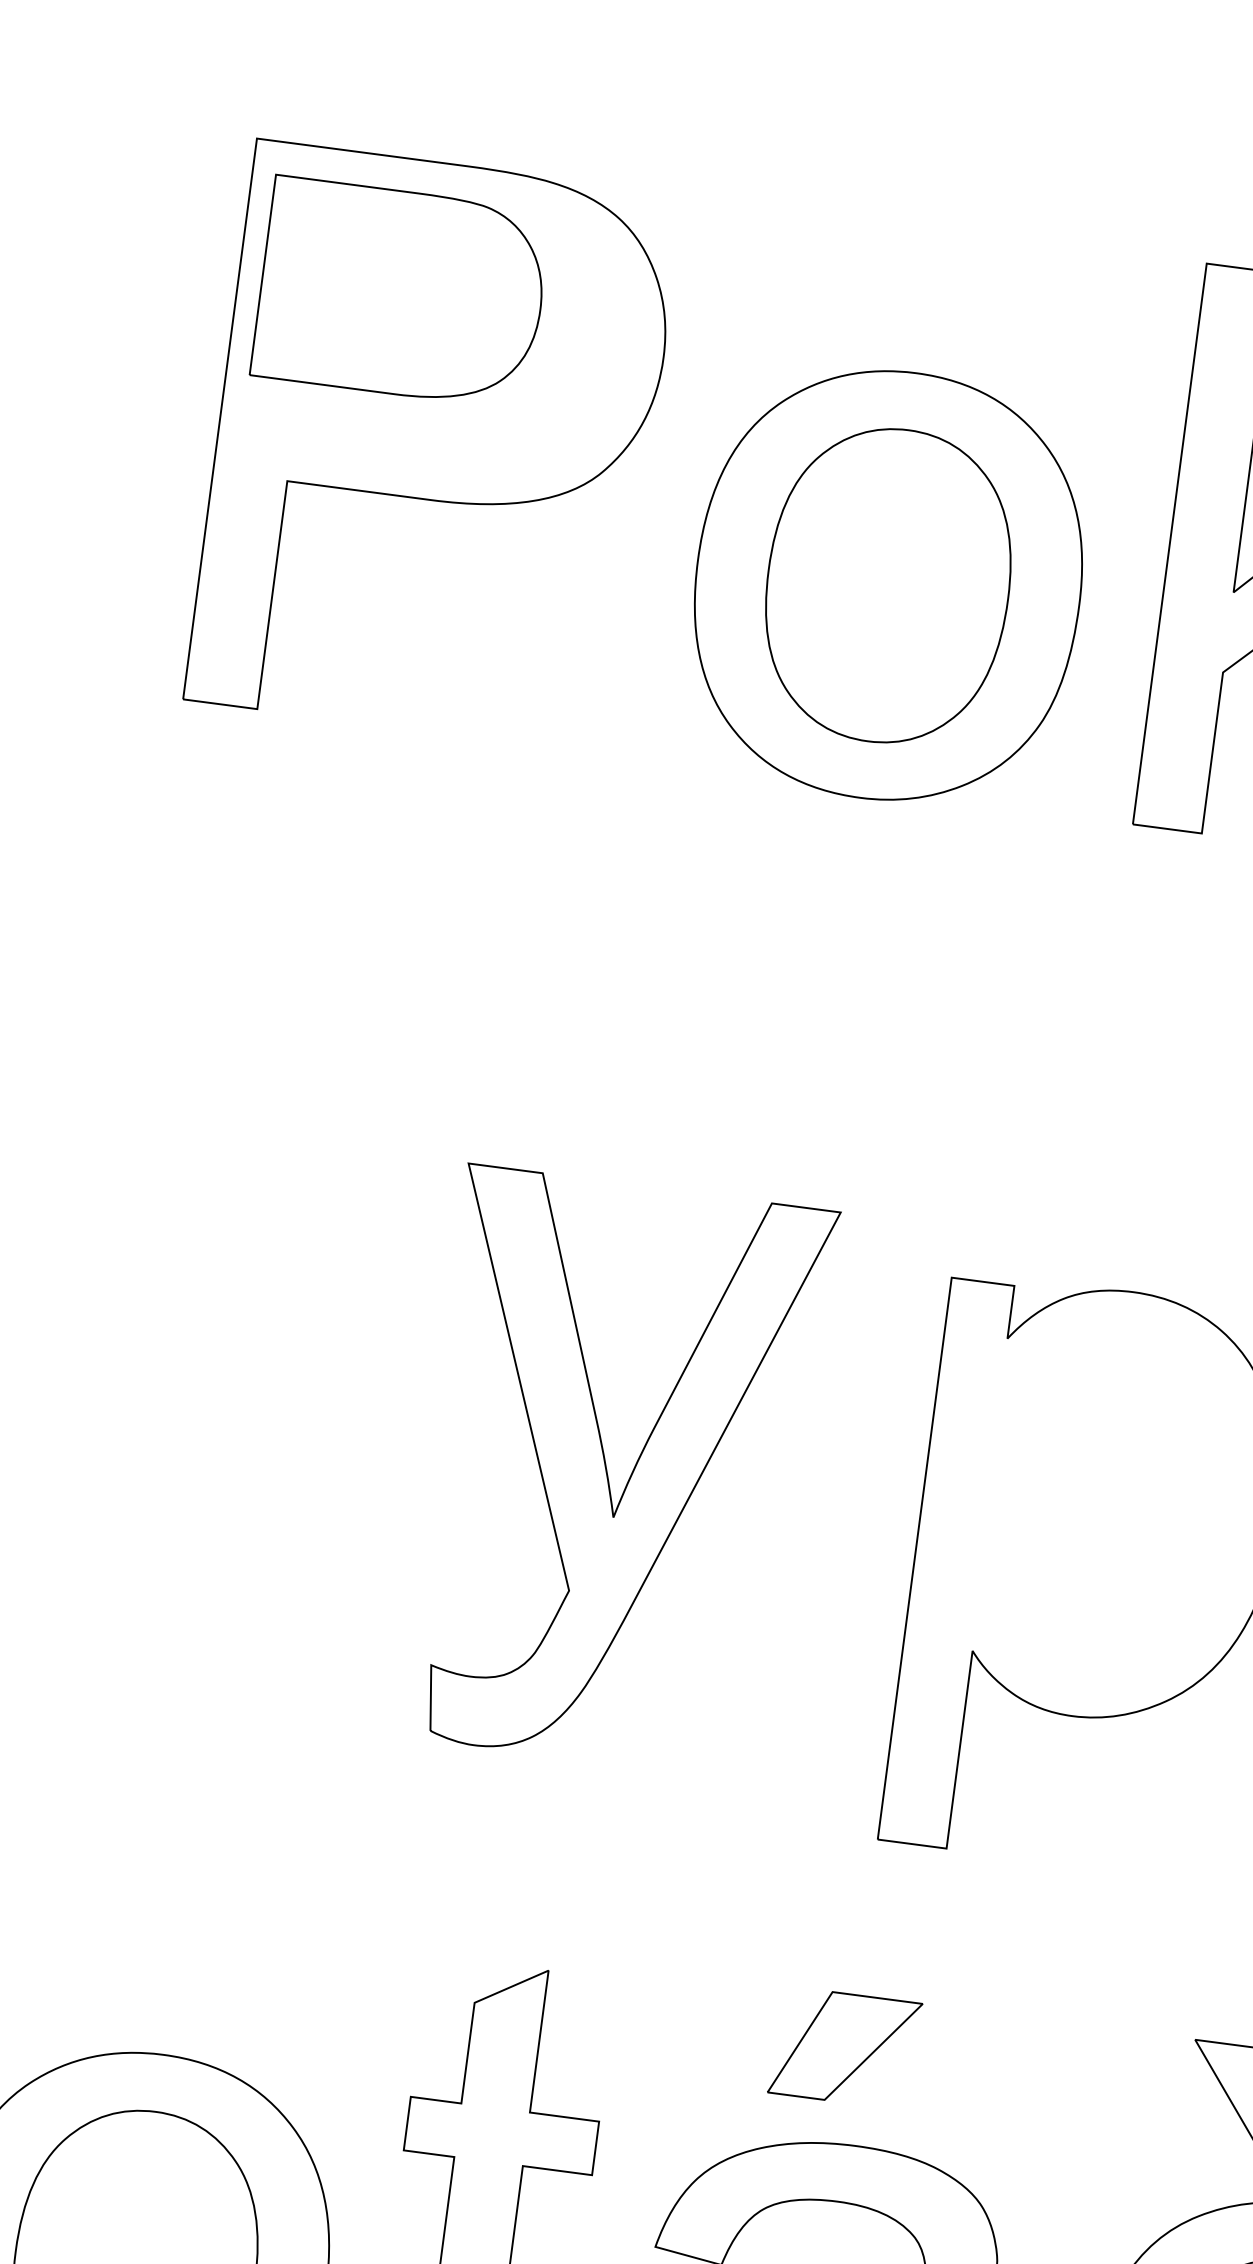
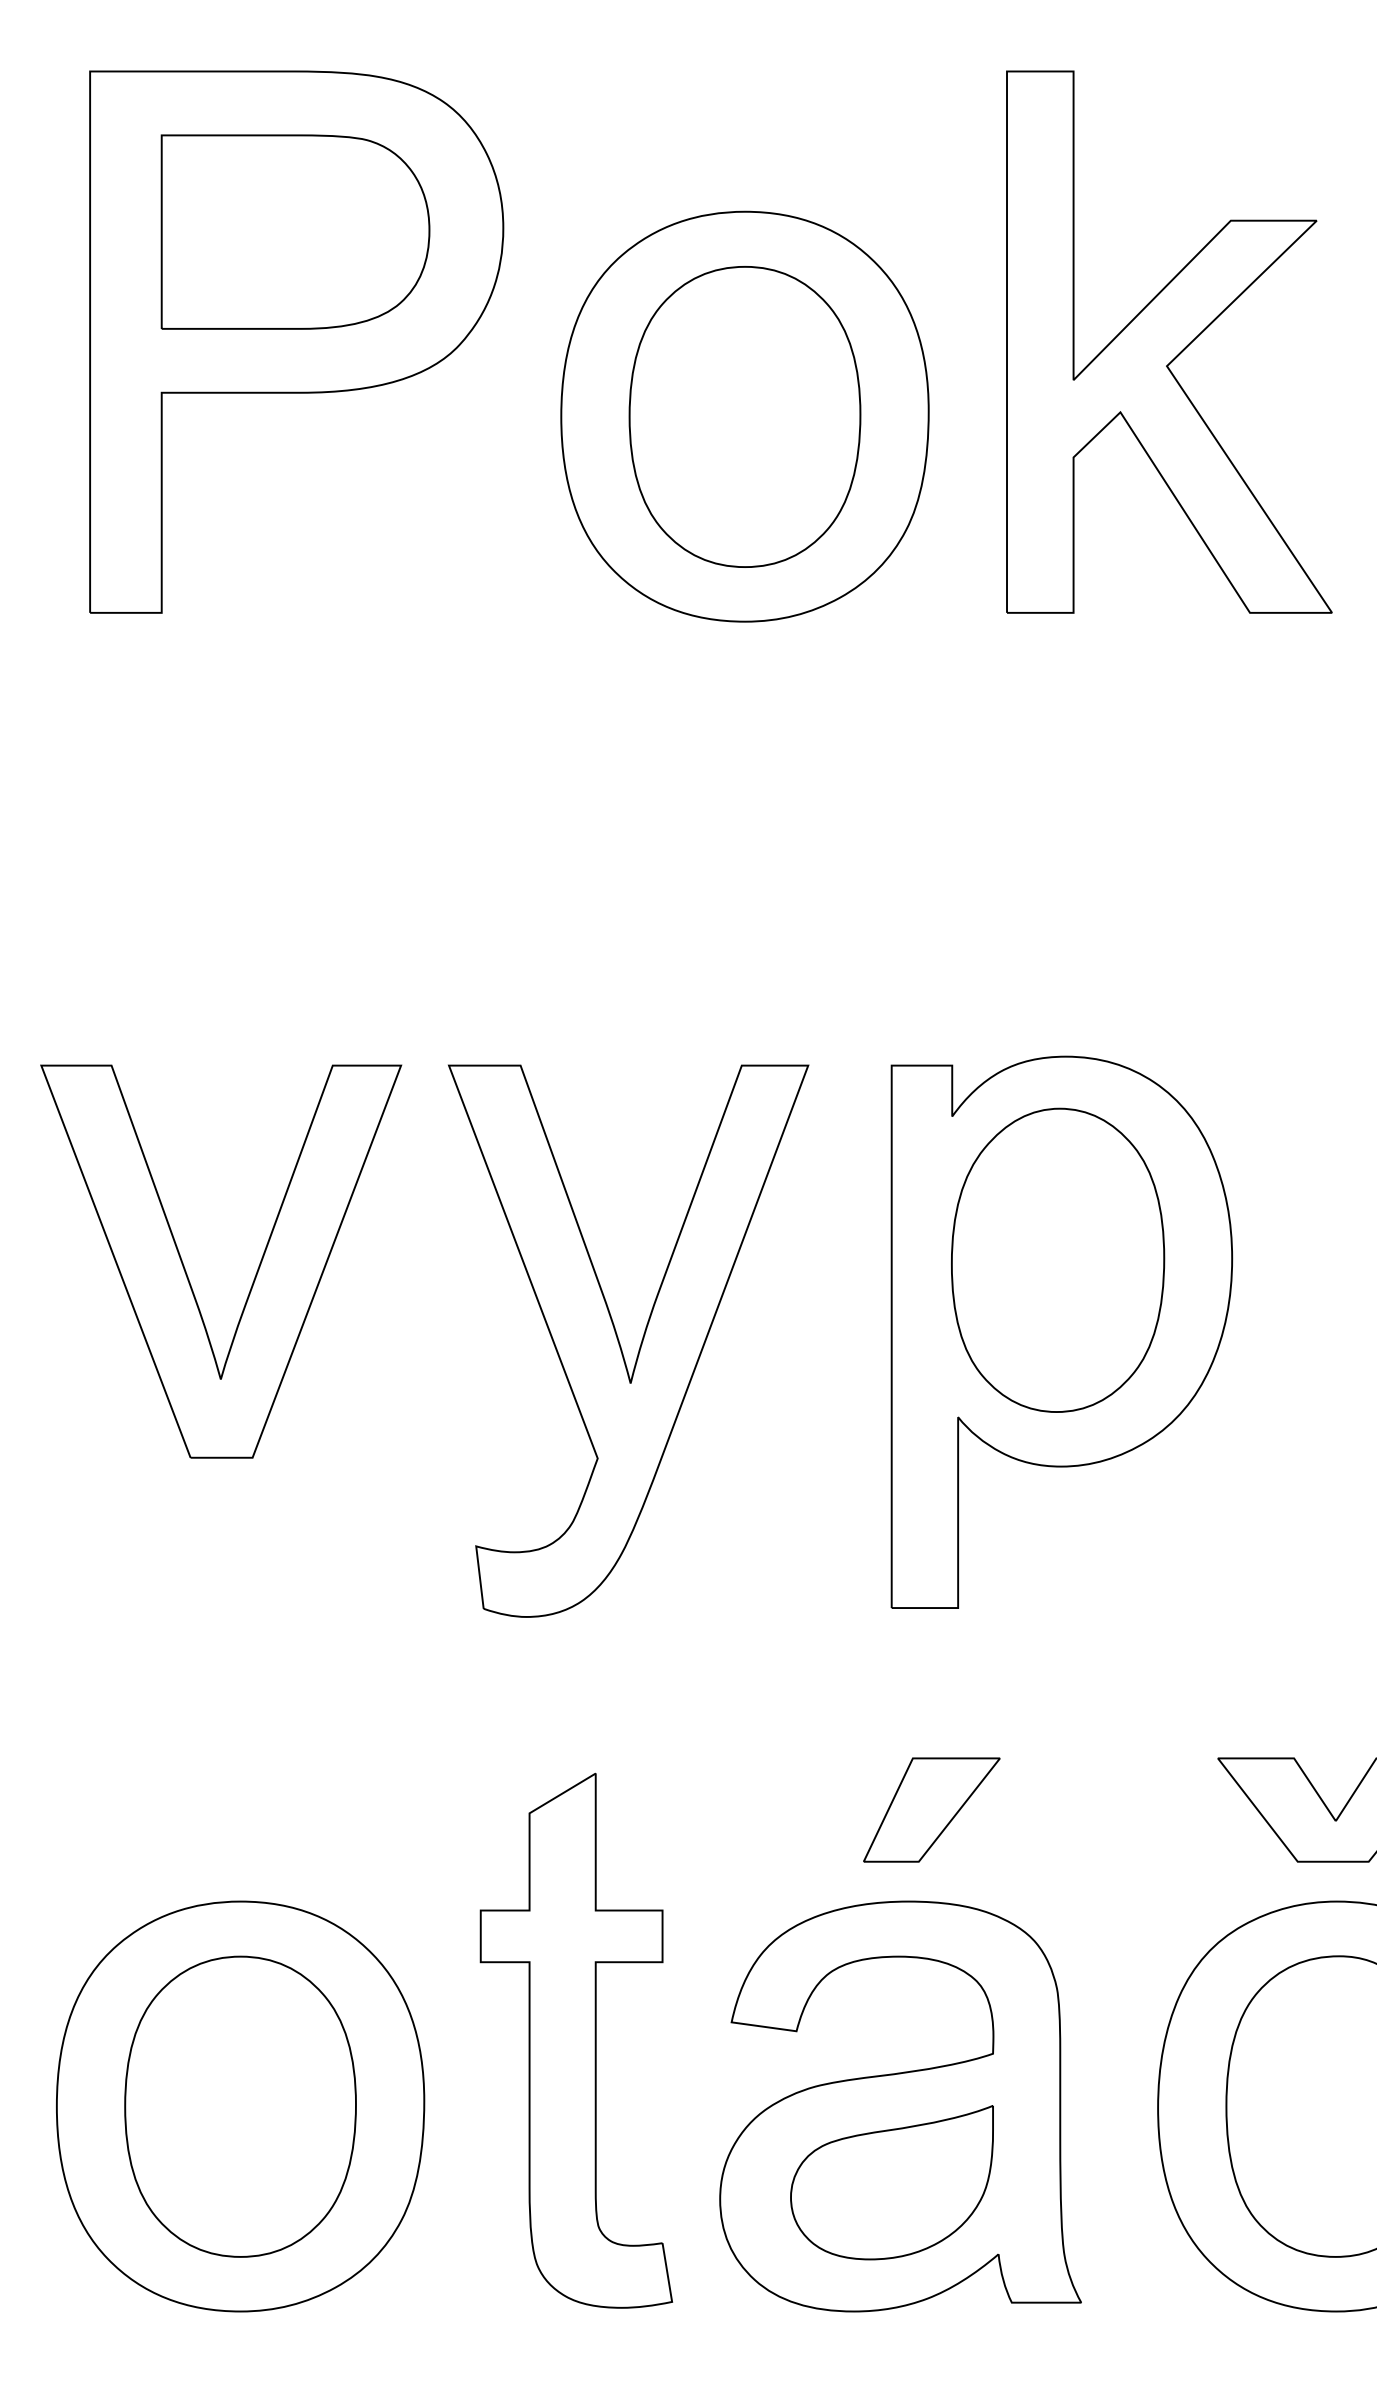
part: (401, 292) -> (295, 231), moved
part: (194, 1400) -> (188, 1276), added
part: (608, 1474) -> (620, 1343), moved
part: (1098, 1501) -> (1058, 1259), added
part: (844, 2047) -> (931, 1809), moved

